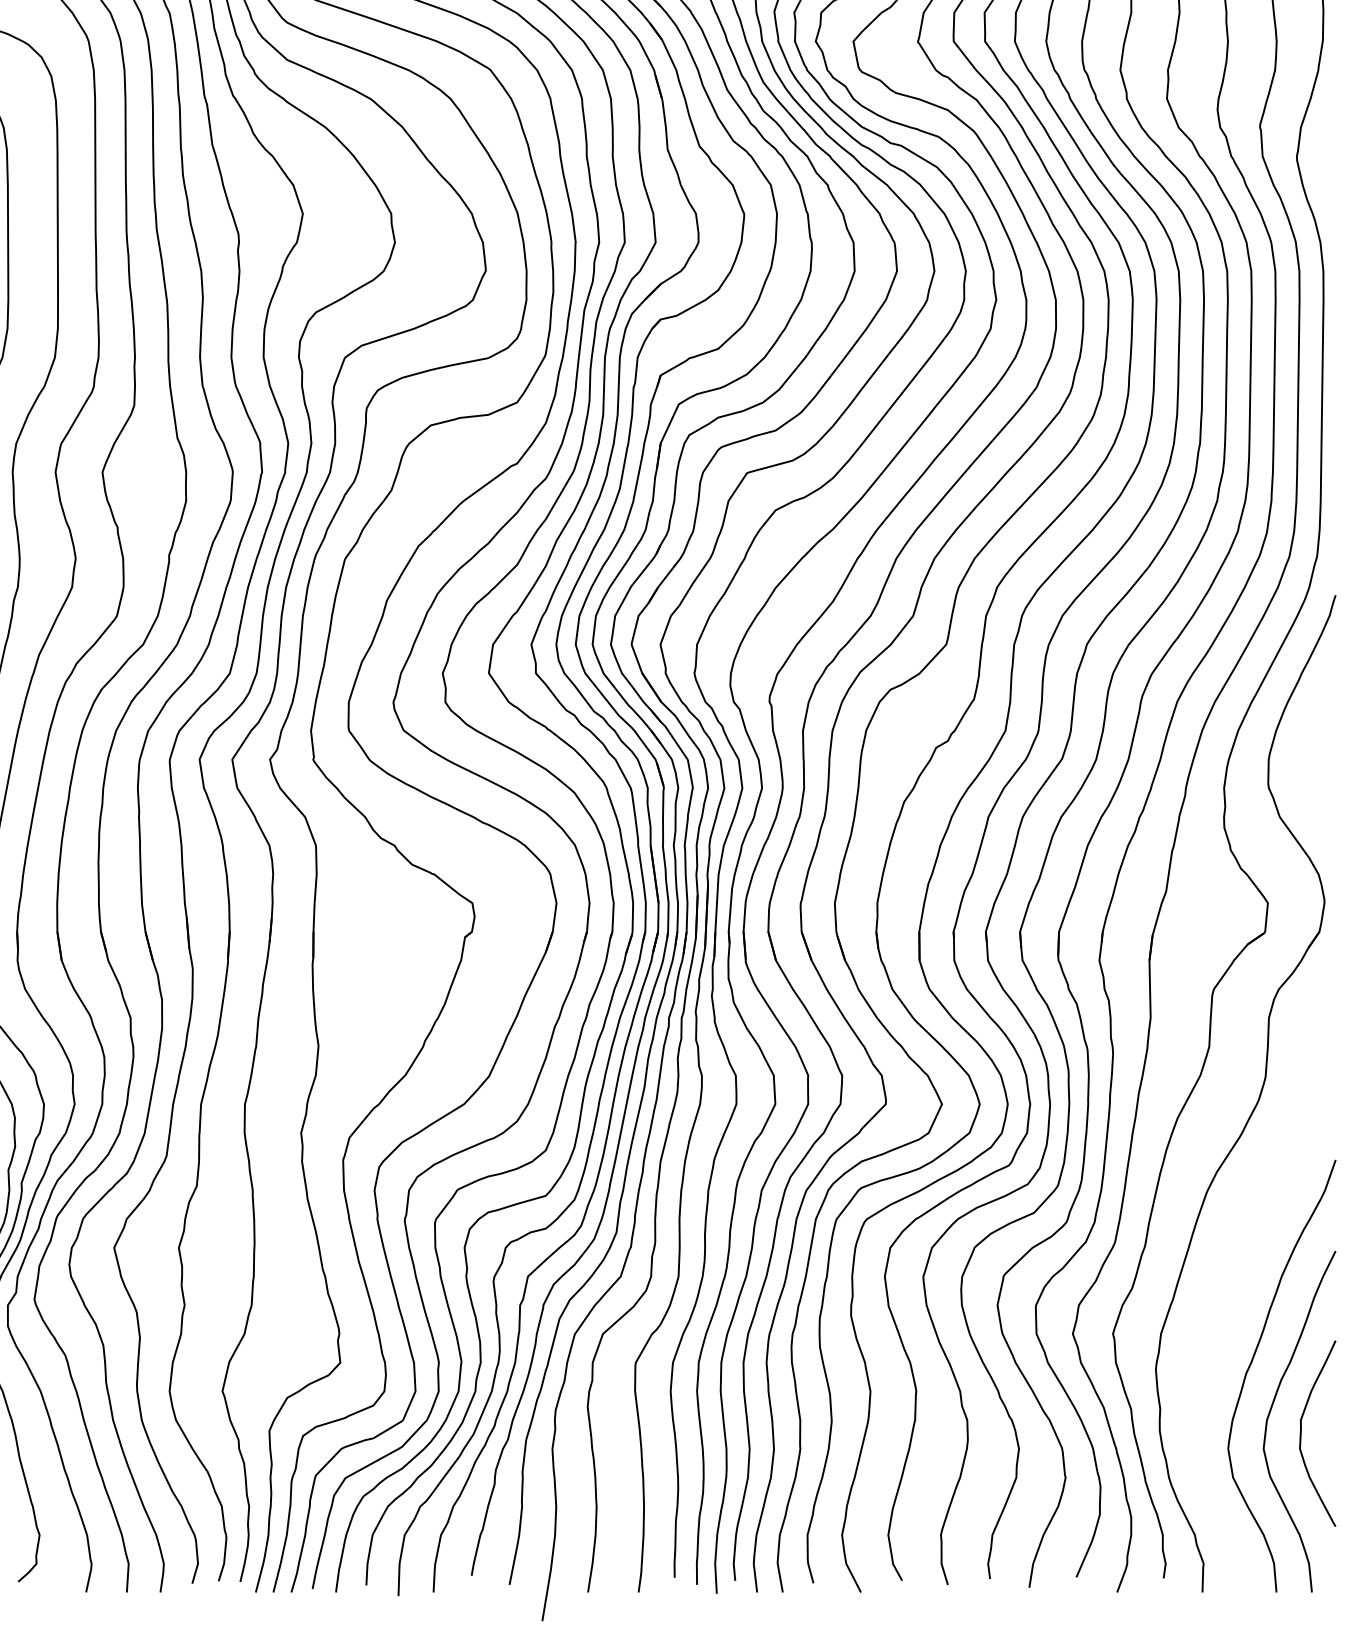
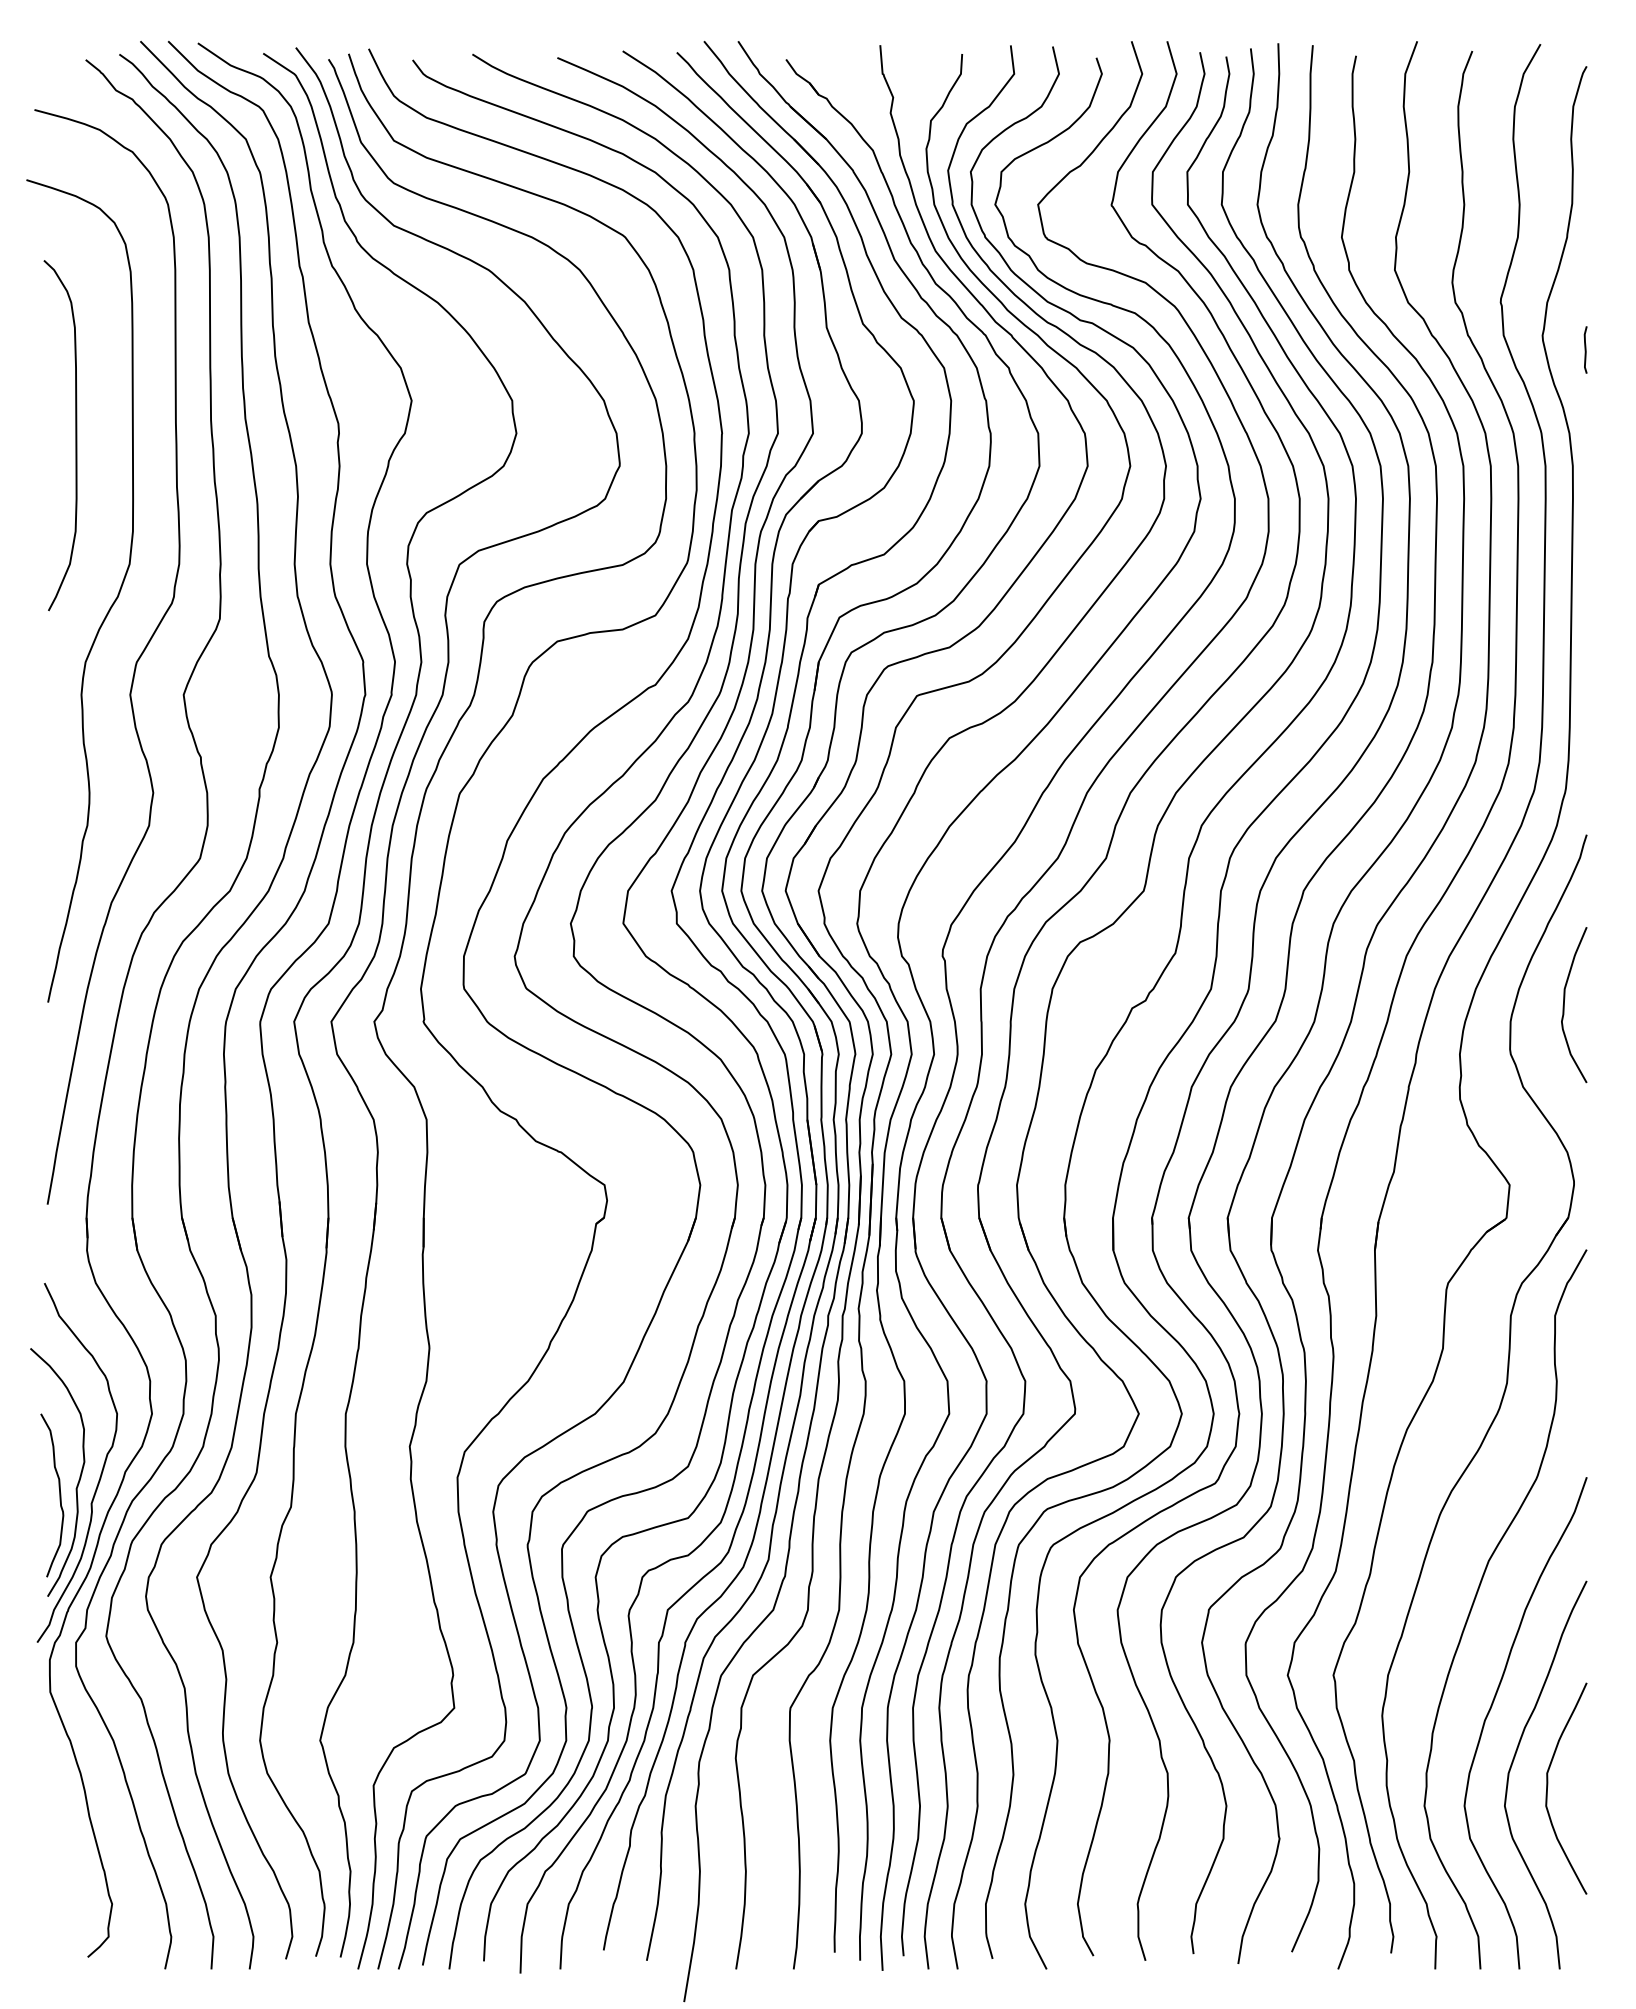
curve: (1334, 168) -> (1585, 349), added
curve: (1316, 745) -> (1564, 1005), added
curve: (1237, 1268) -> (1475, 1600), added

